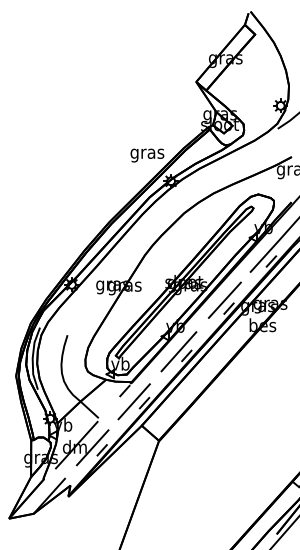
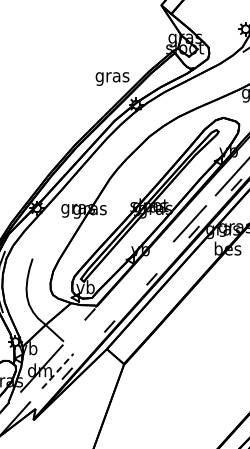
line: (178, 351) -> (143, 274), removed
line: (133, 401) -> (98, 324), removed
line: (93, 447) -> (58, 370), solid -> dashed

